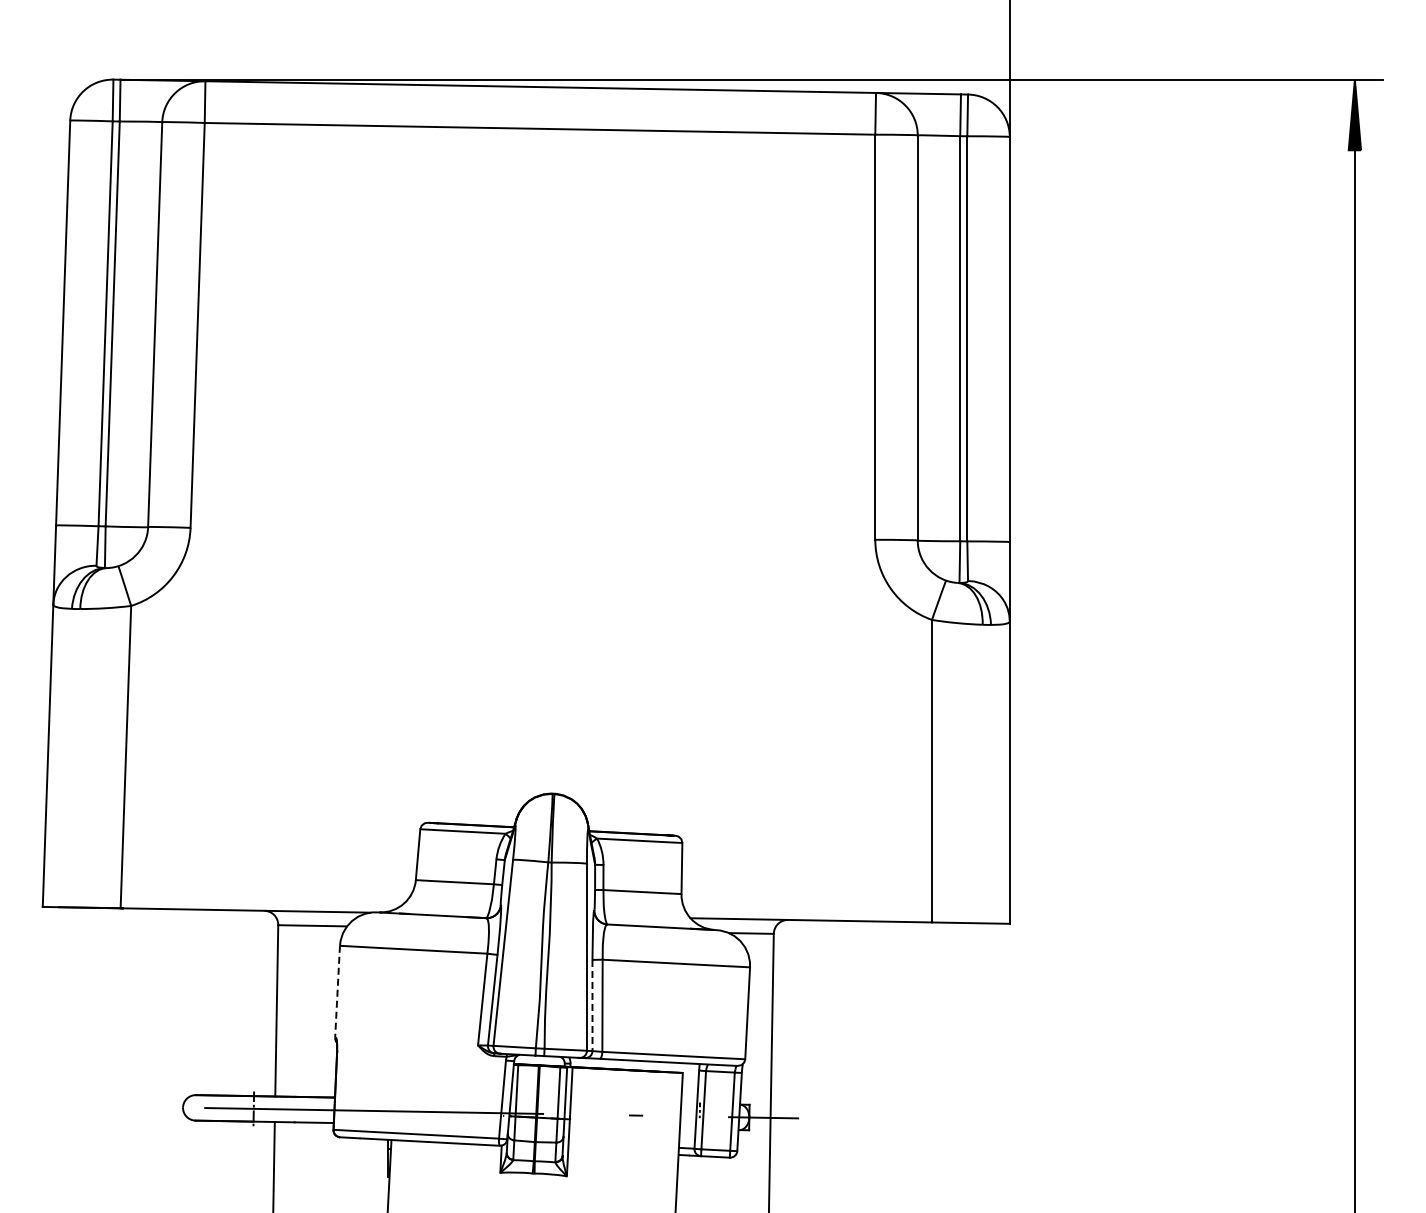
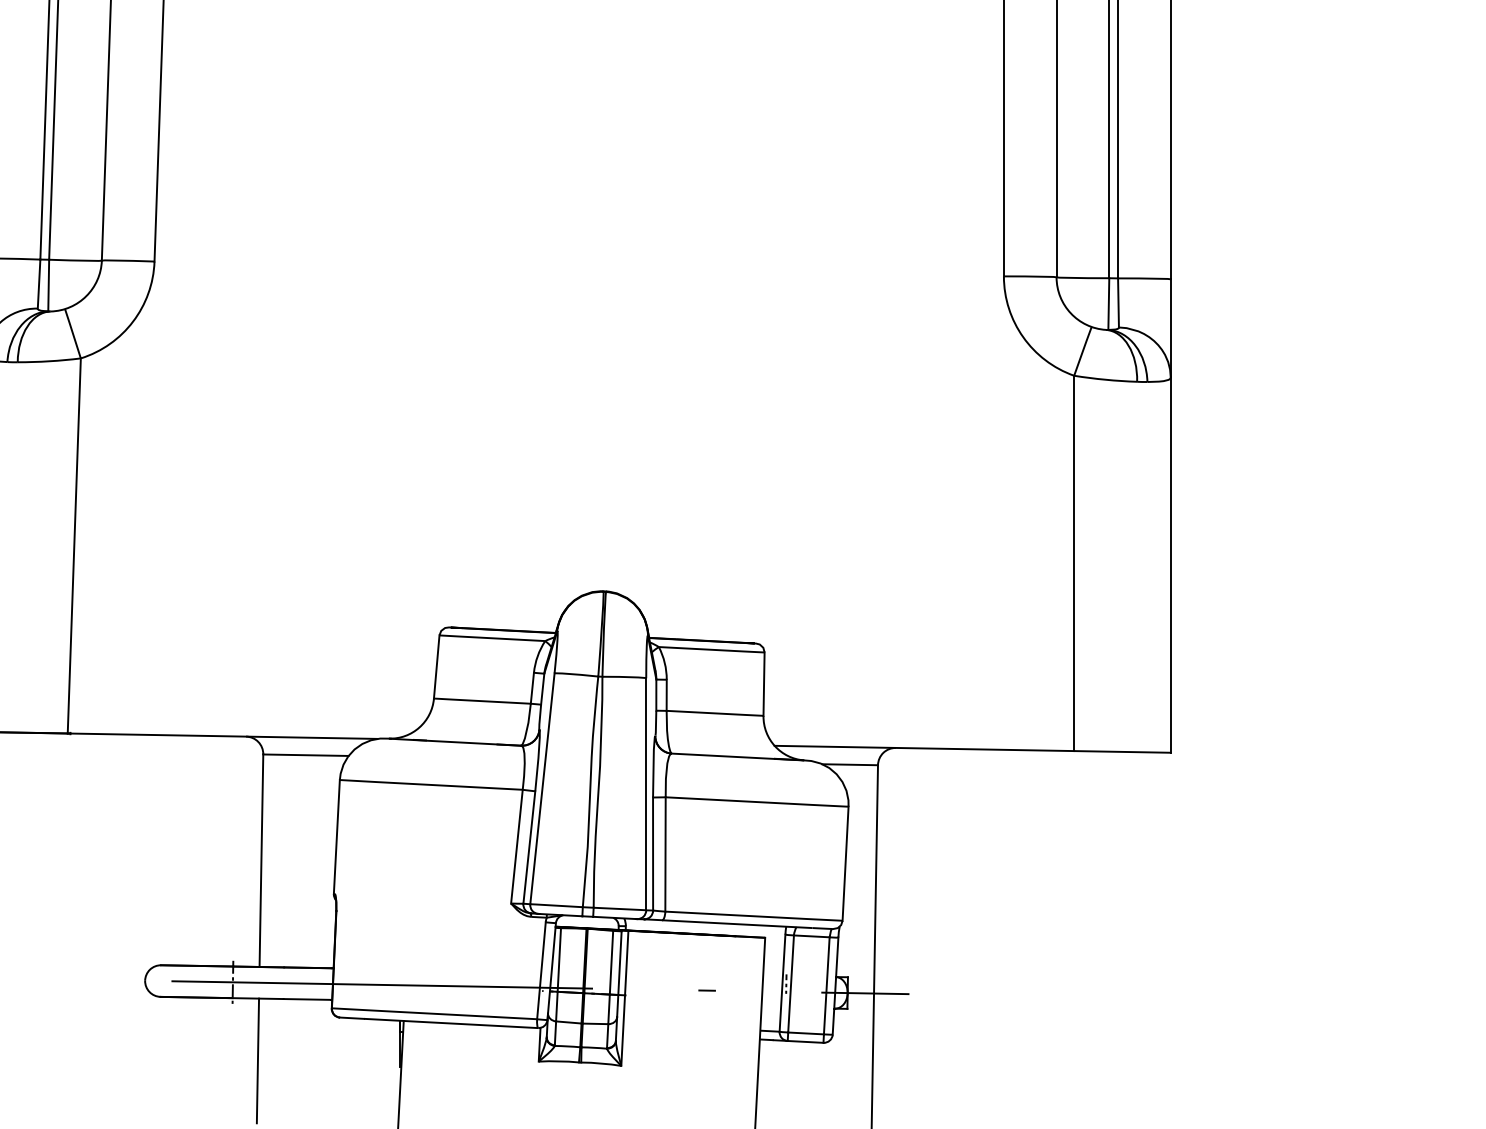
line: (337, 992) -> (336, 837), dashed -> solid
line: (592, 1005) -> (653, 854), dashed -> solid

